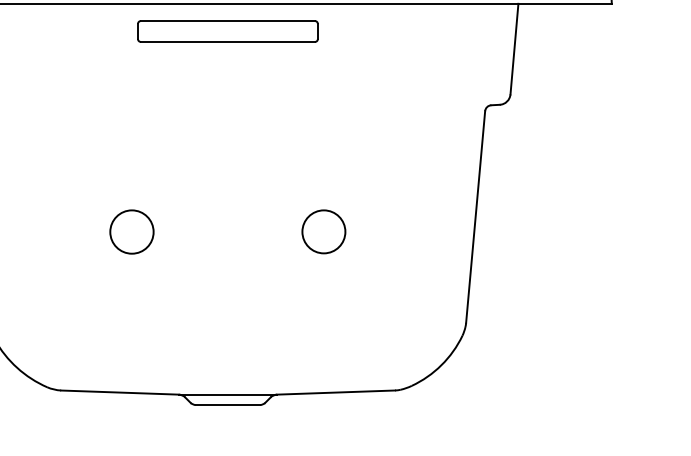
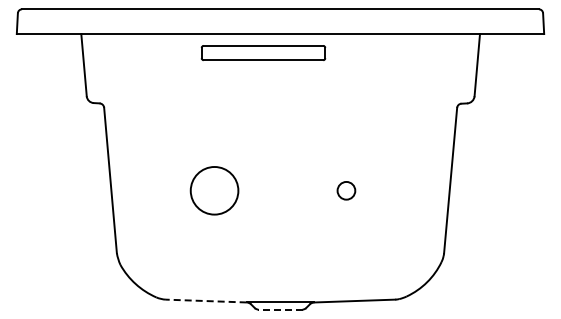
part: (227, 30) -> (263, 52), moved
circle: (131, 231) -> (214, 190), size x1.6
circle: (324, 231) -> (346, 190), size x0.6
line: (118, 393) -> (205, 301), solid -> dashed
line: (227, 404) -> (280, 309), solid -> dashed

